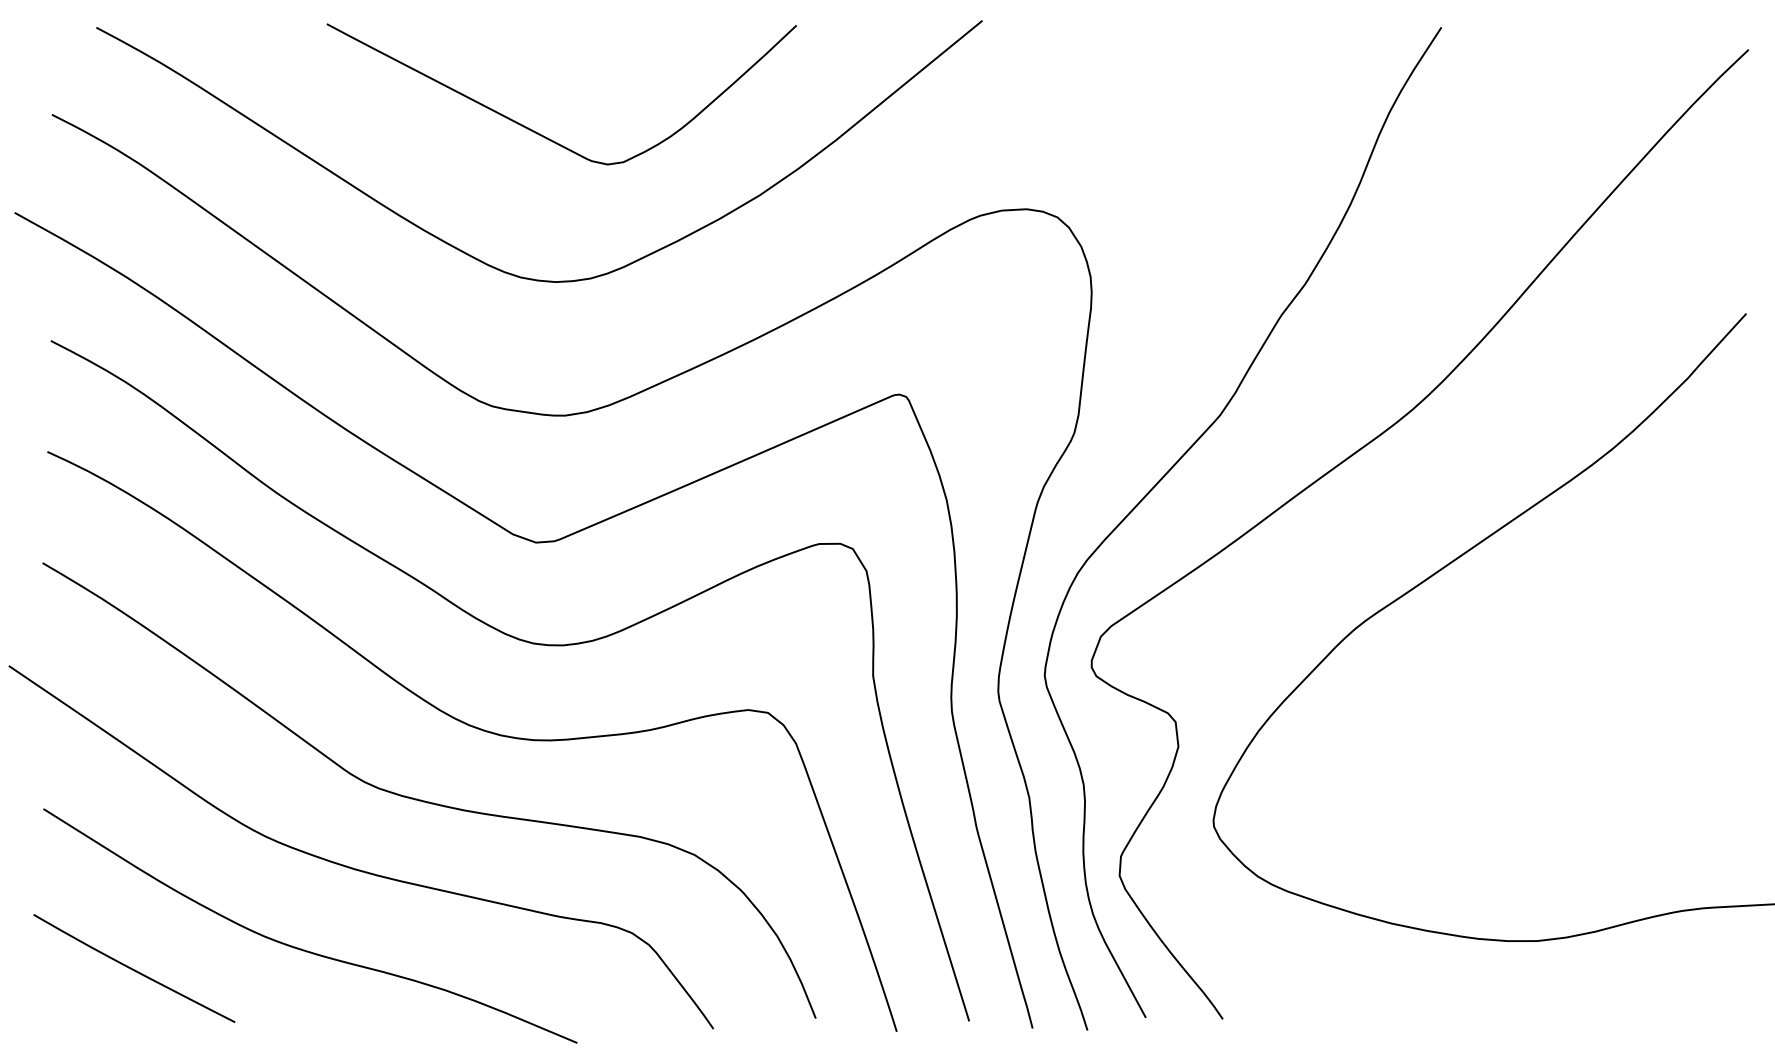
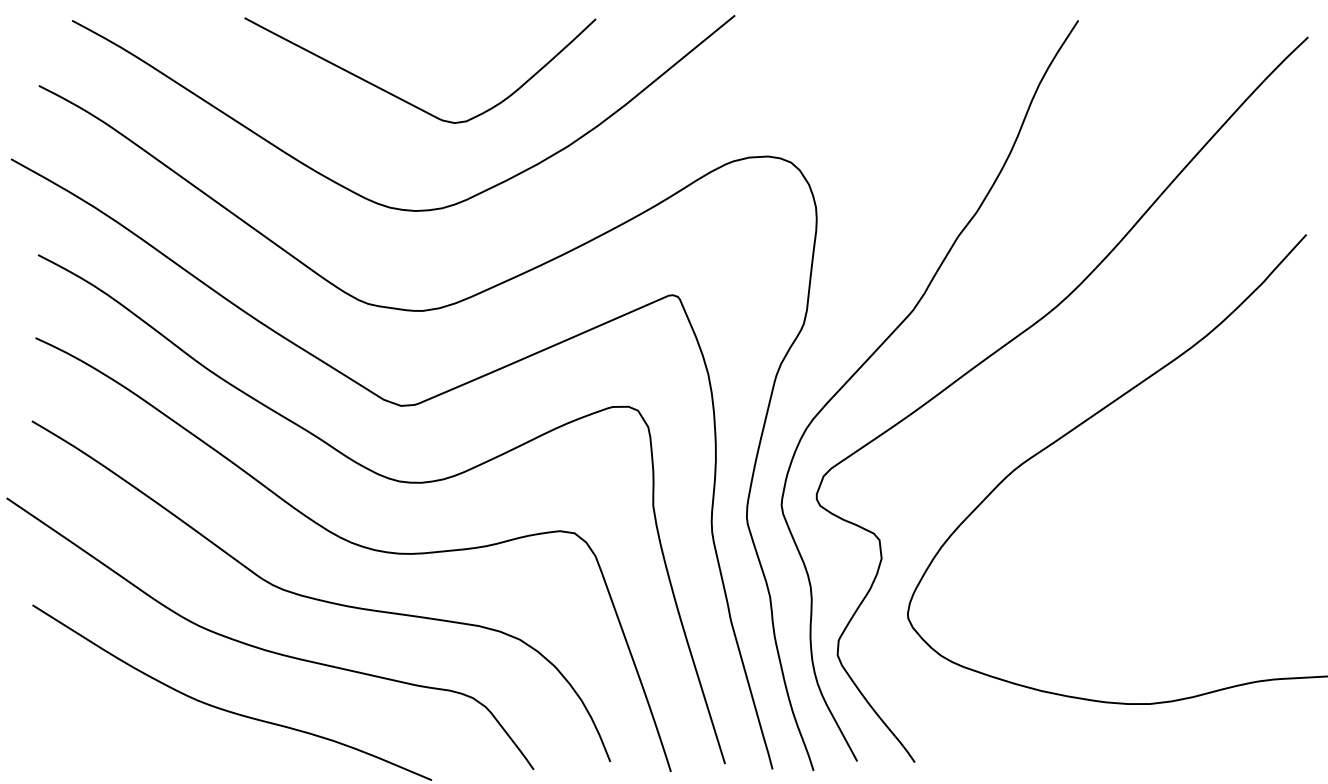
curve: (133, 968) -> (99, 724), removed

